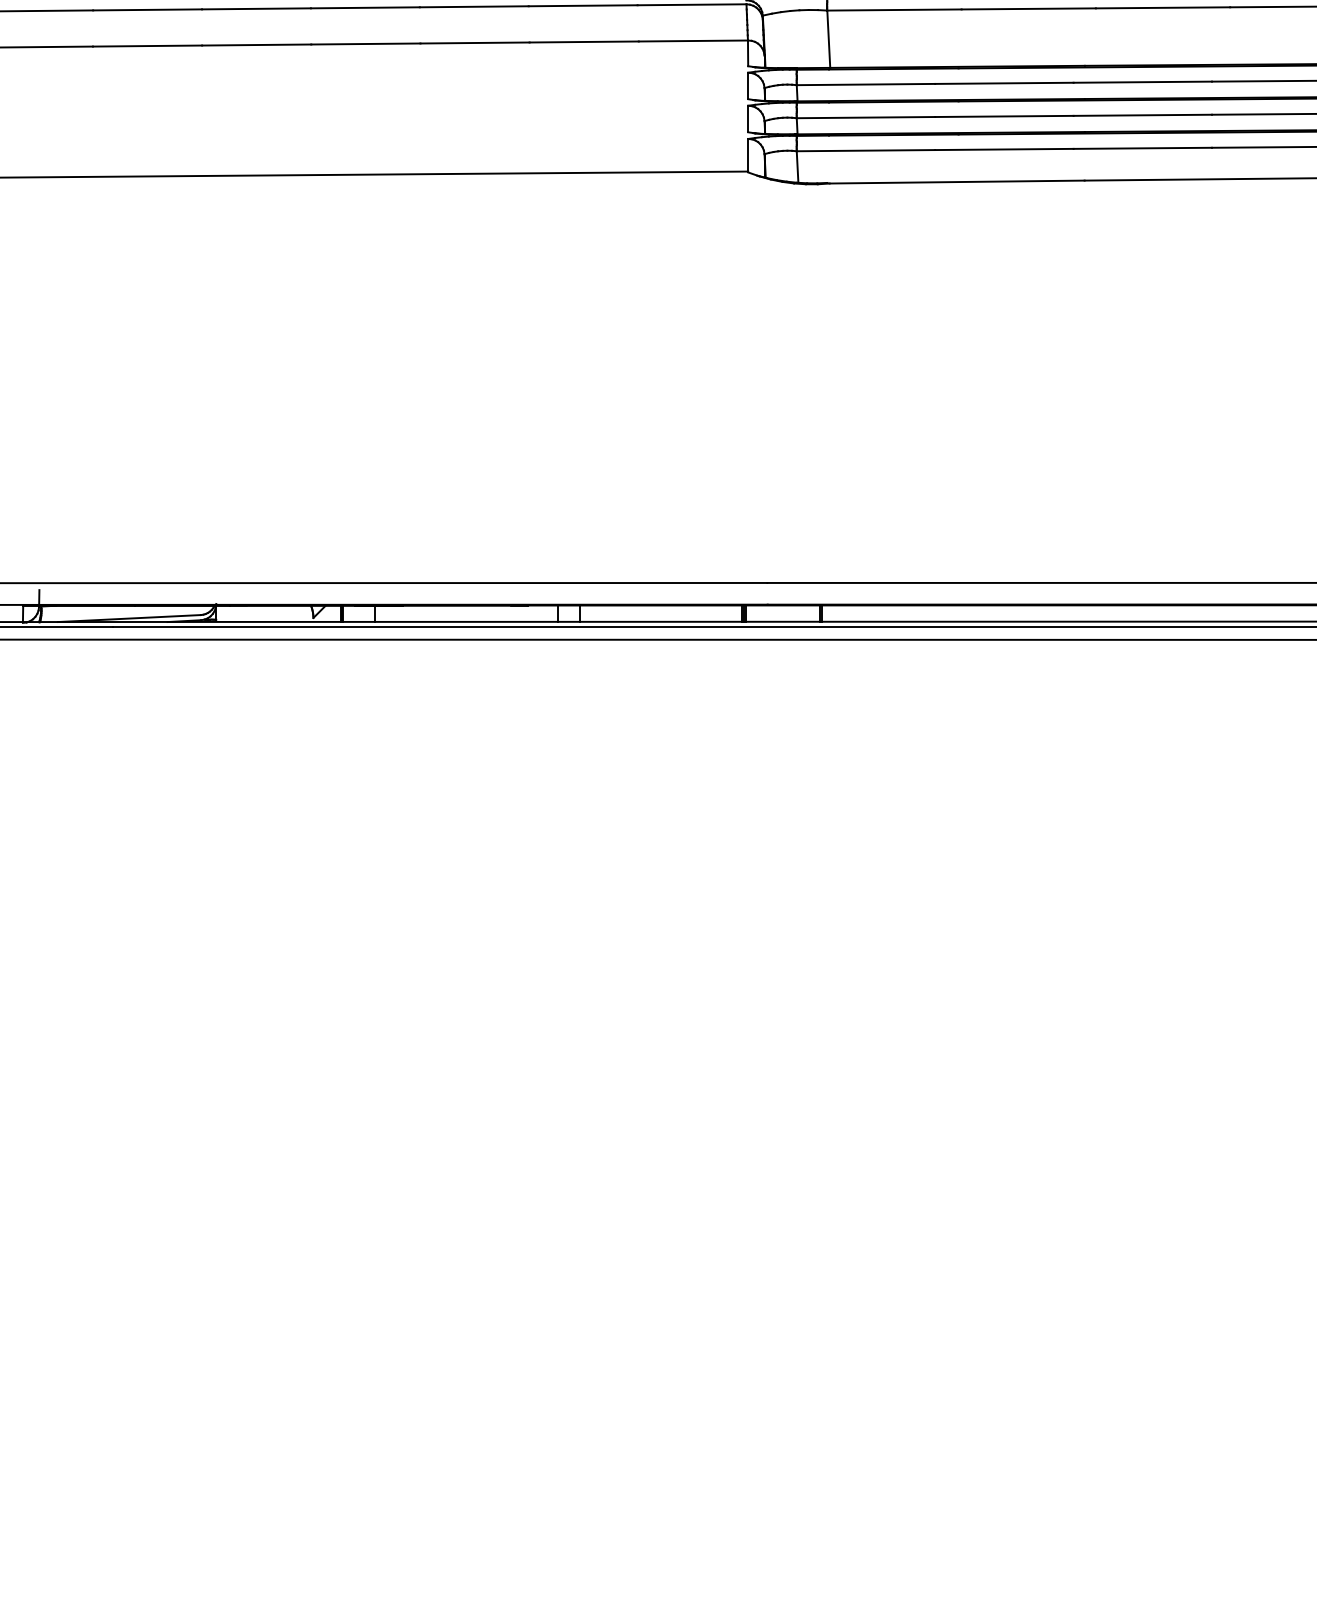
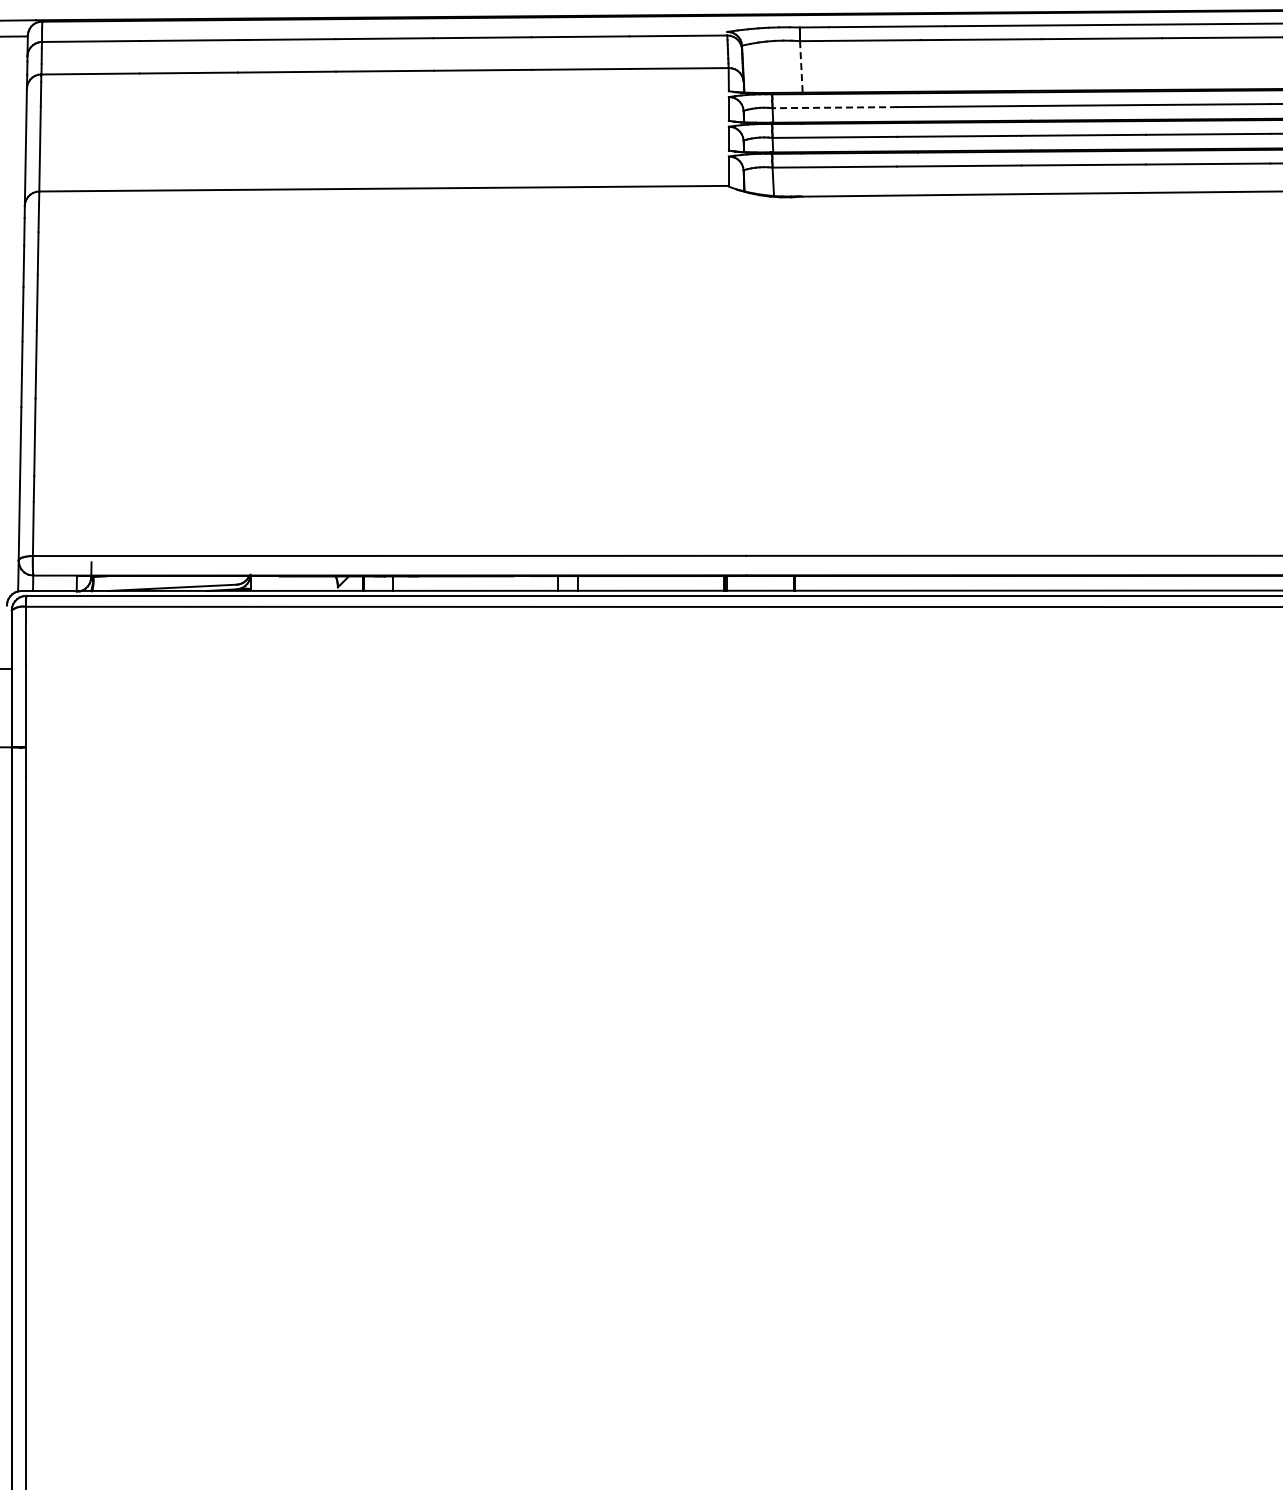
line: (828, 38) -> (801, 66), solid -> dashed
line: (865, 84) -> (834, 107), solid -> dashed

